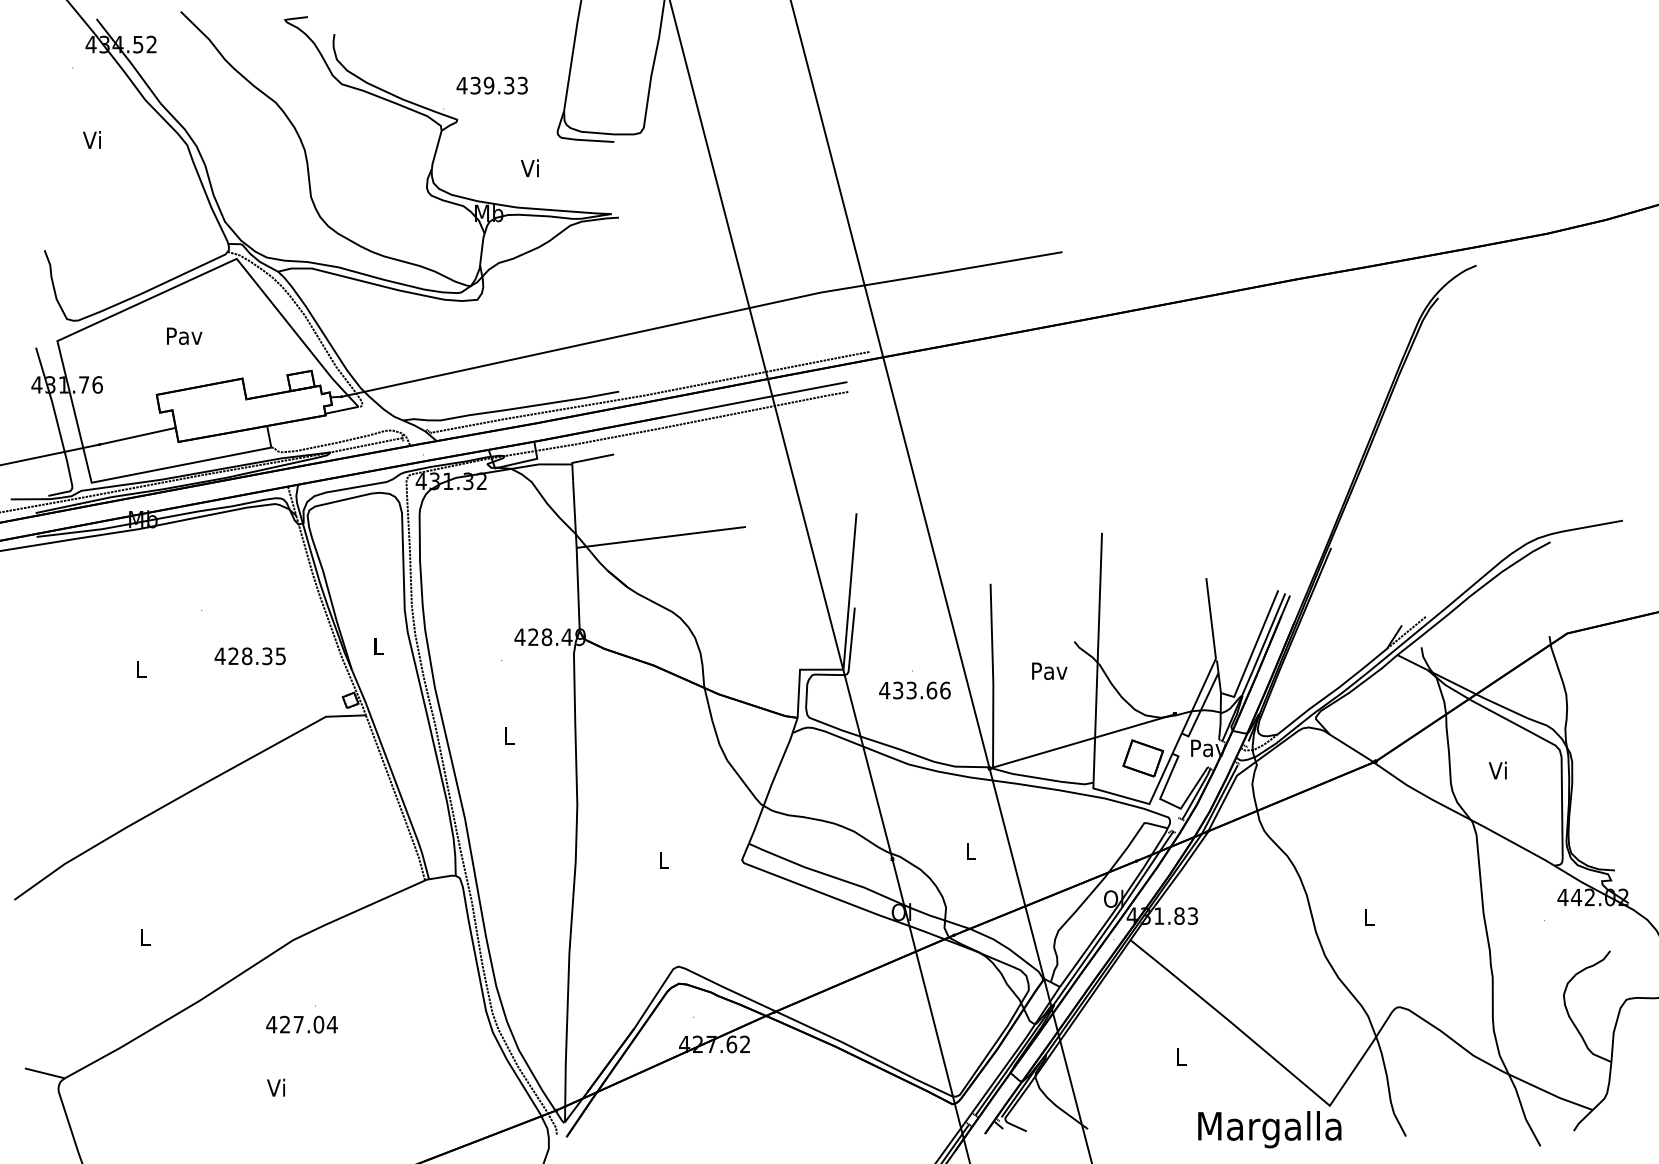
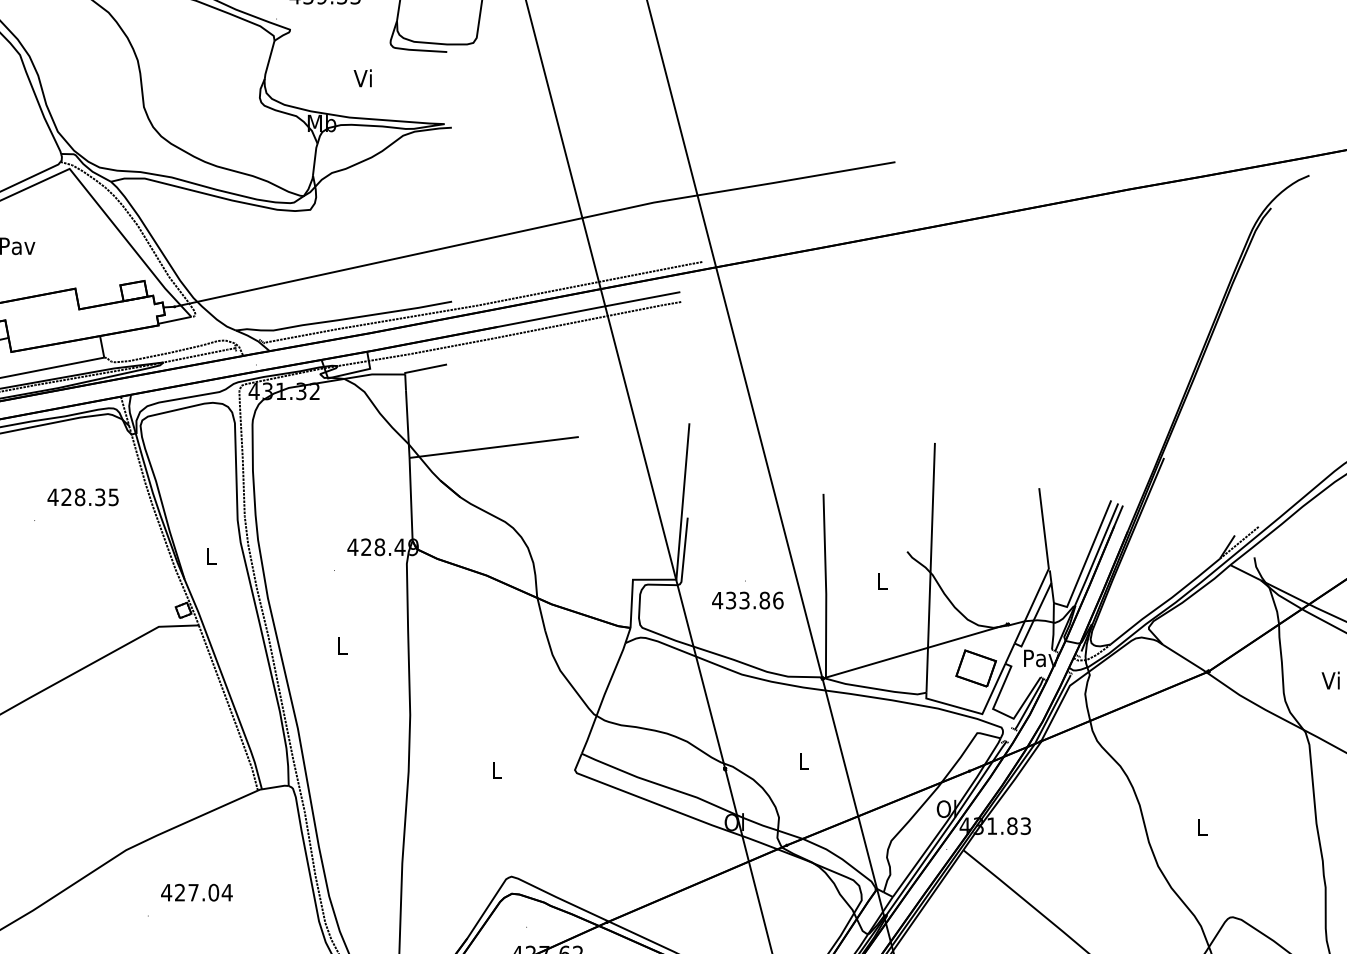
text: (249, 656) -> (82, 497), moved
text: (1049, 670) -> (882, 580), Pav -> L
text: (931, 690) -> (764, 600), 433.66 -> 433.86
text: (301, 1024) -> (196, 892), moved

